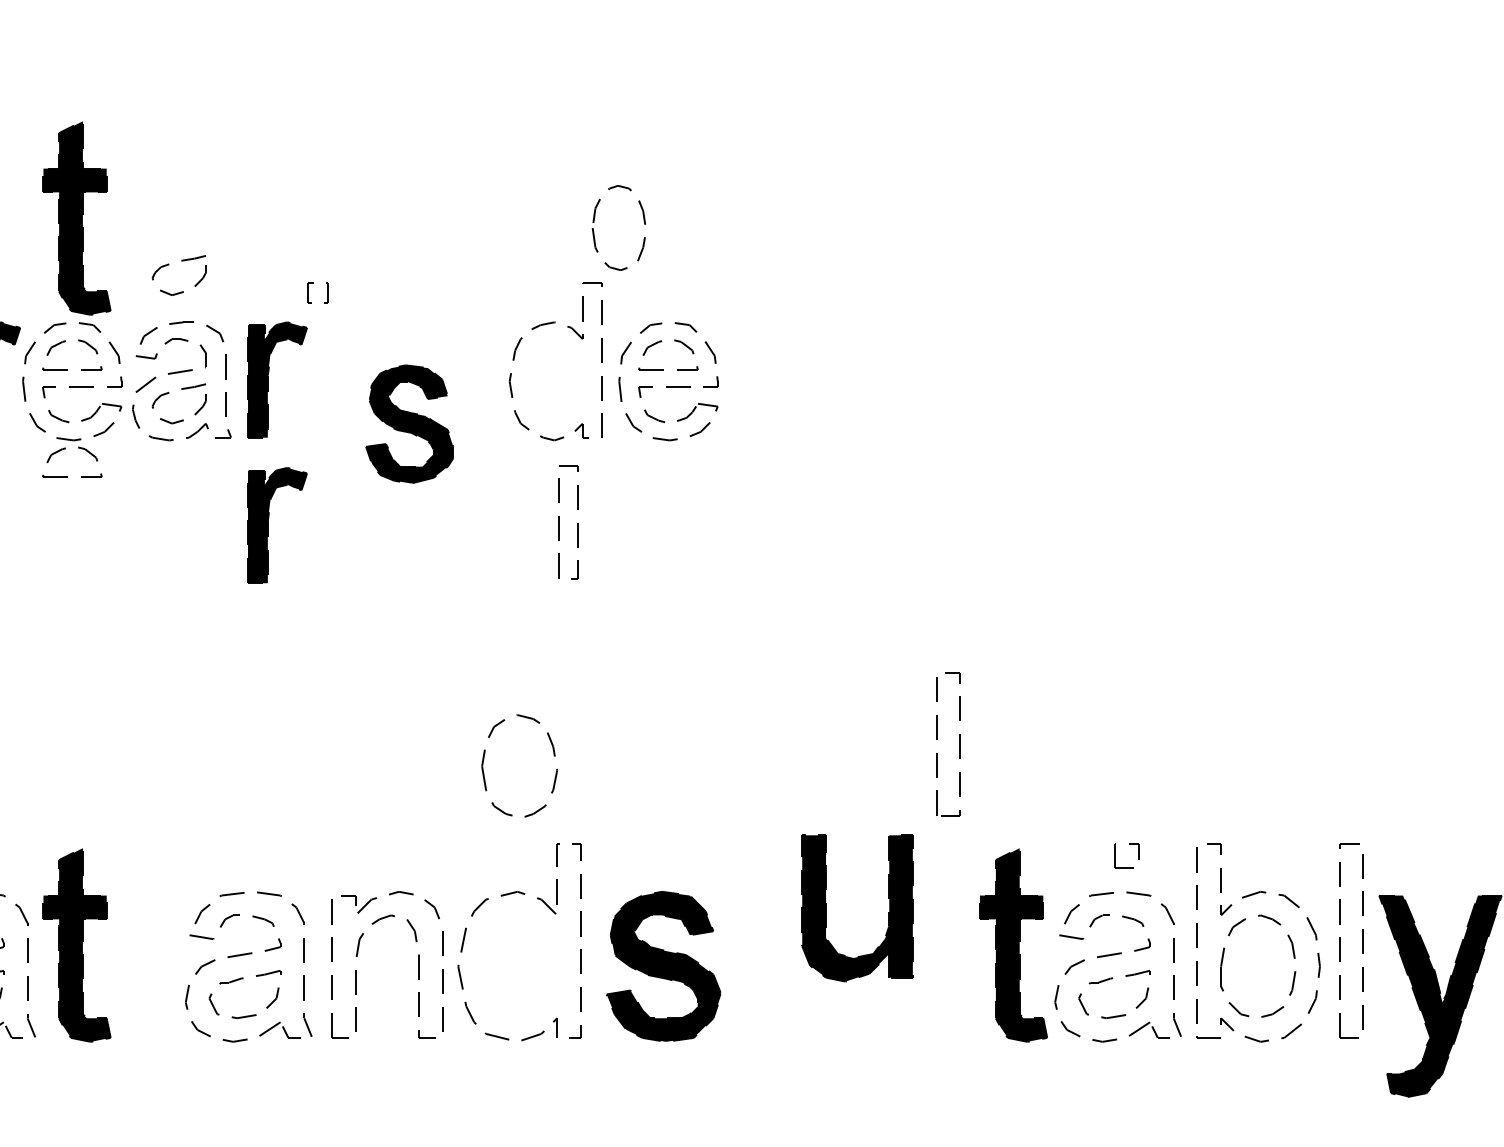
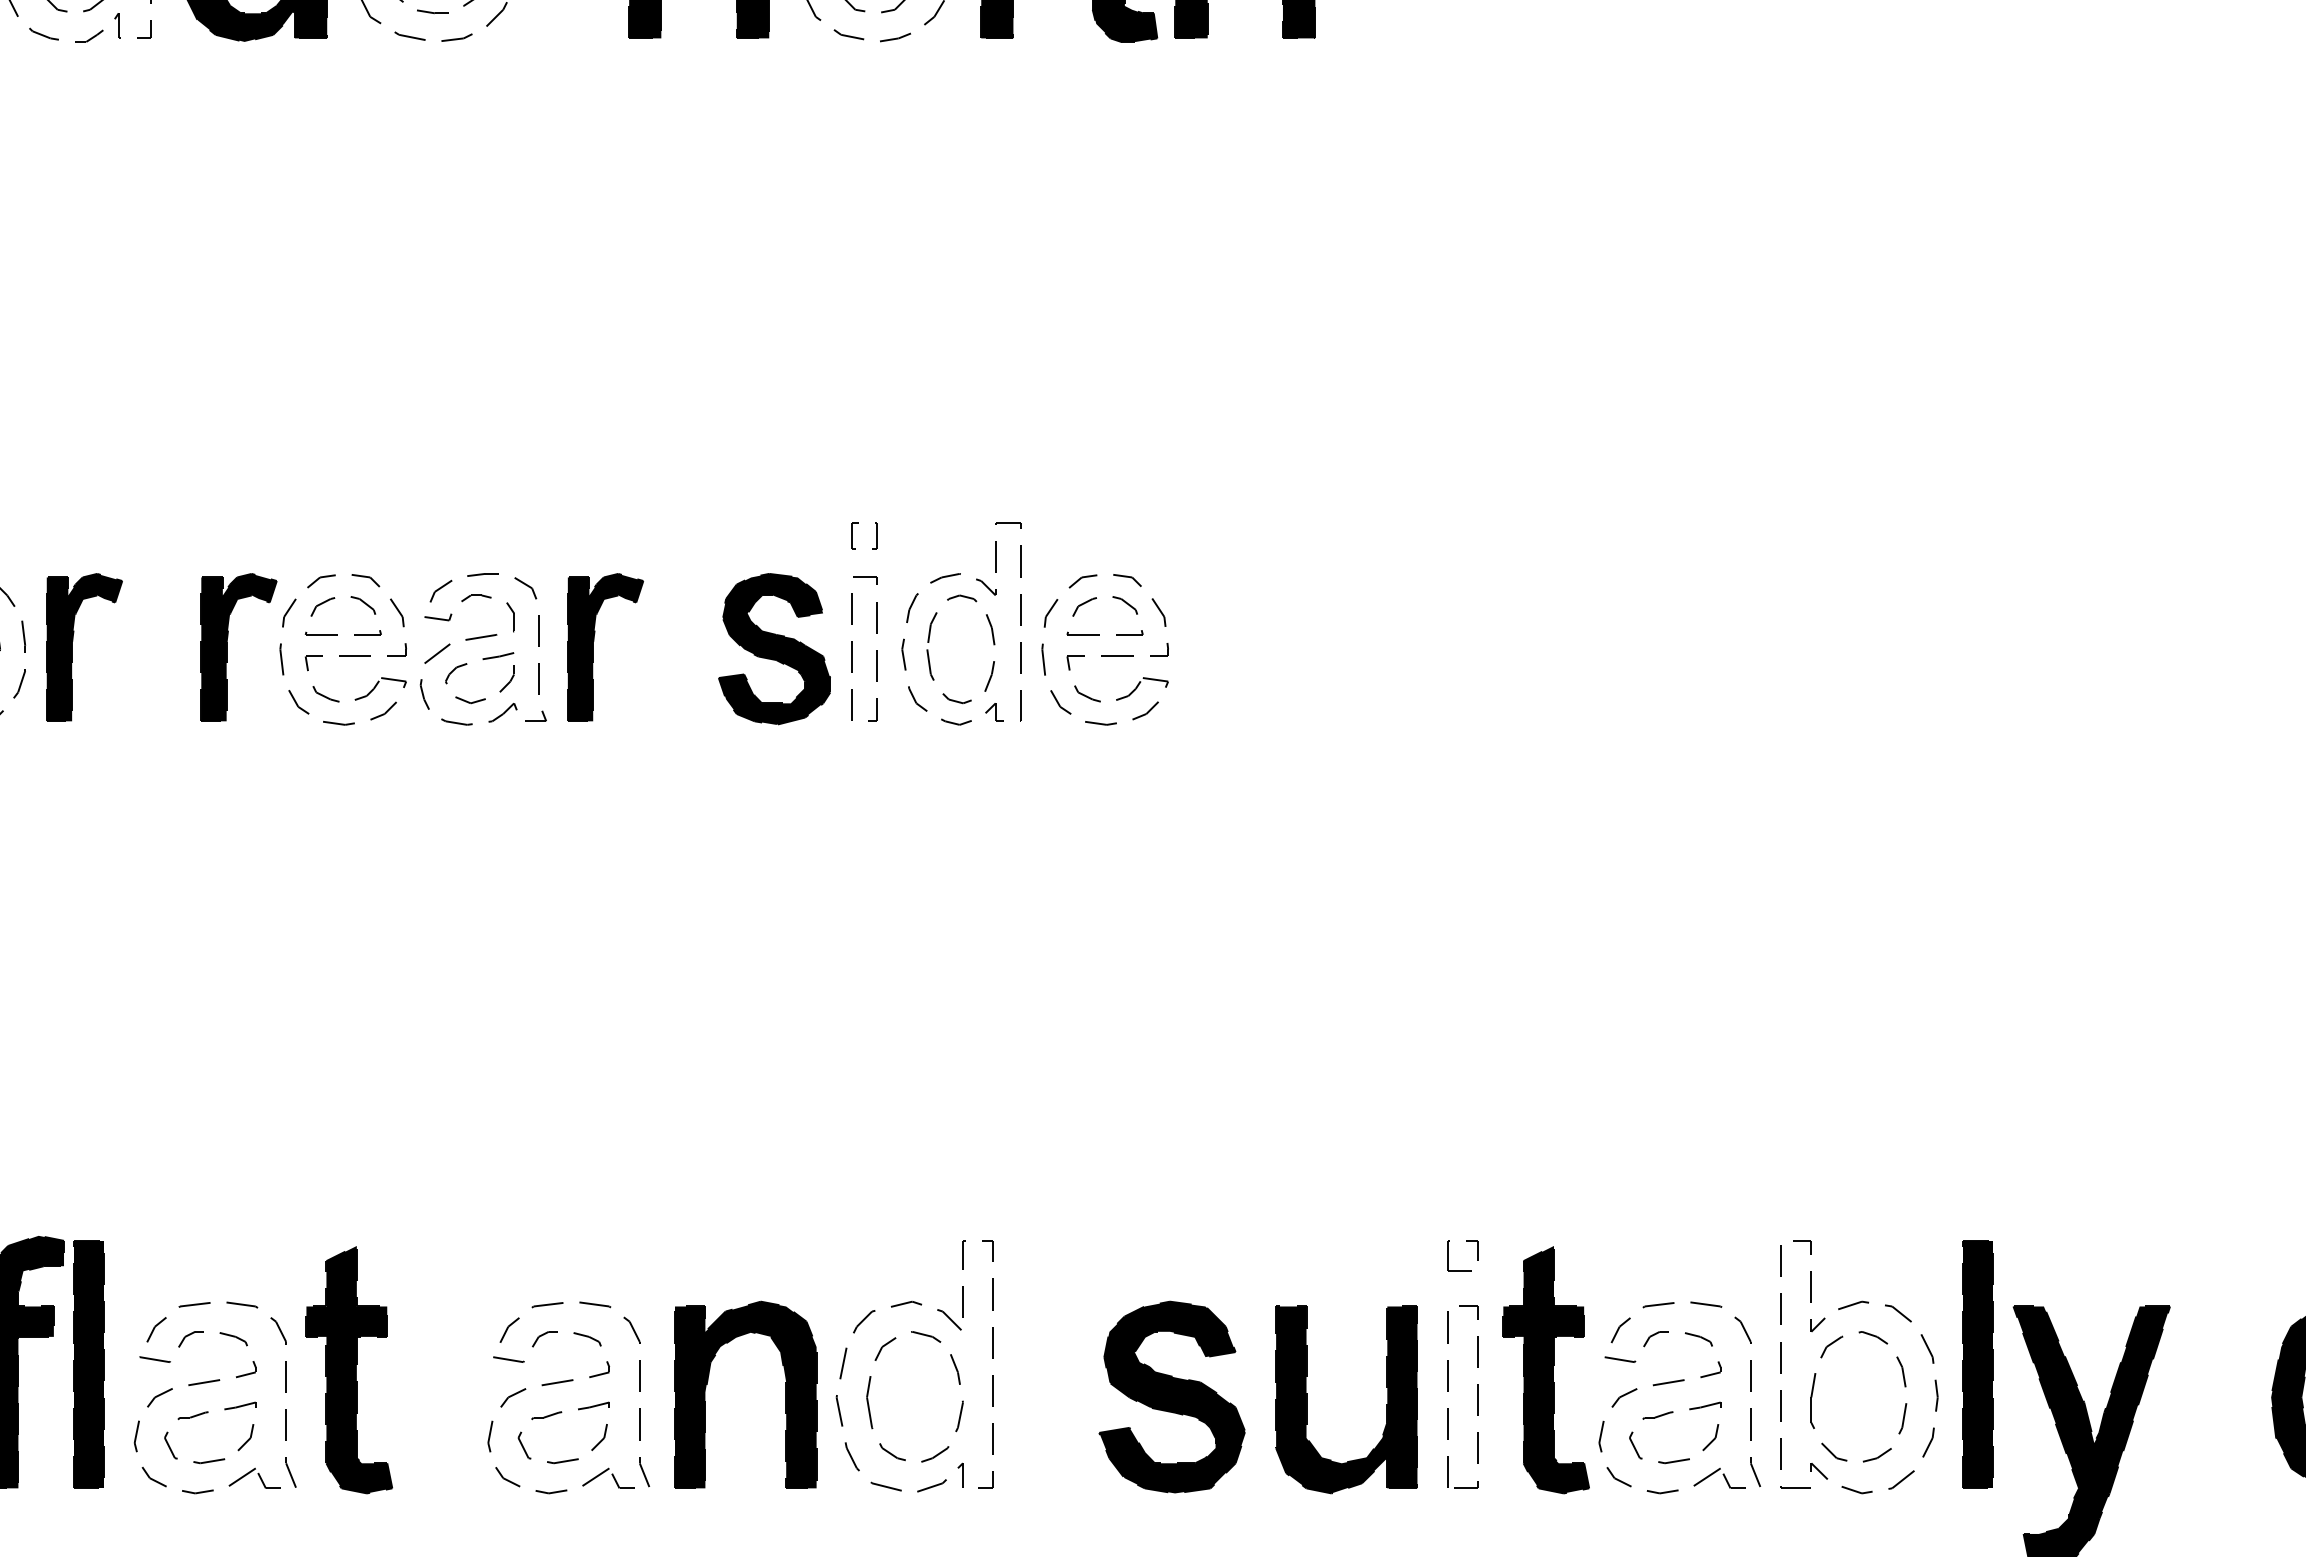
part: (76, 218) -> (348, 441), removed
part: (594, 232) -> (929, 655), moved
part: (182, 261) -> (483, 496), removed
part: (308, 292) -> (852, 535), moved
part: (409, 424) -> (774, 649), moved
part: (64, 449) -> (333, 736), removed
part: (559, 521) -> (852, 648), moved
part: (268, 525) -> (593, 833), removed
part: (937, 739) -> (1448, 1391), moved
part: (484, 760) -> (869, 1390), moved
part: (1115, 855) -> (1448, 1255), moved
part: (826, 908) -> (1307, 1399), moved
fill: (1351, 940) -> (1978, 1364), added
fill: (387, 964) -> (745, 1394), added
part: (663, 966) -> (1171, 1396), moved

